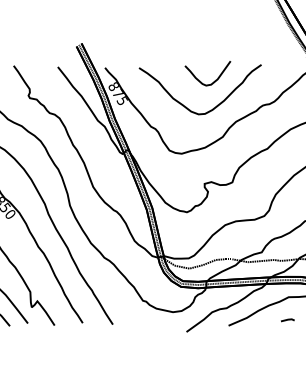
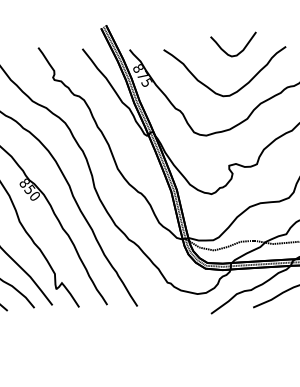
part: (200, 80) -> (226, 51), moved

